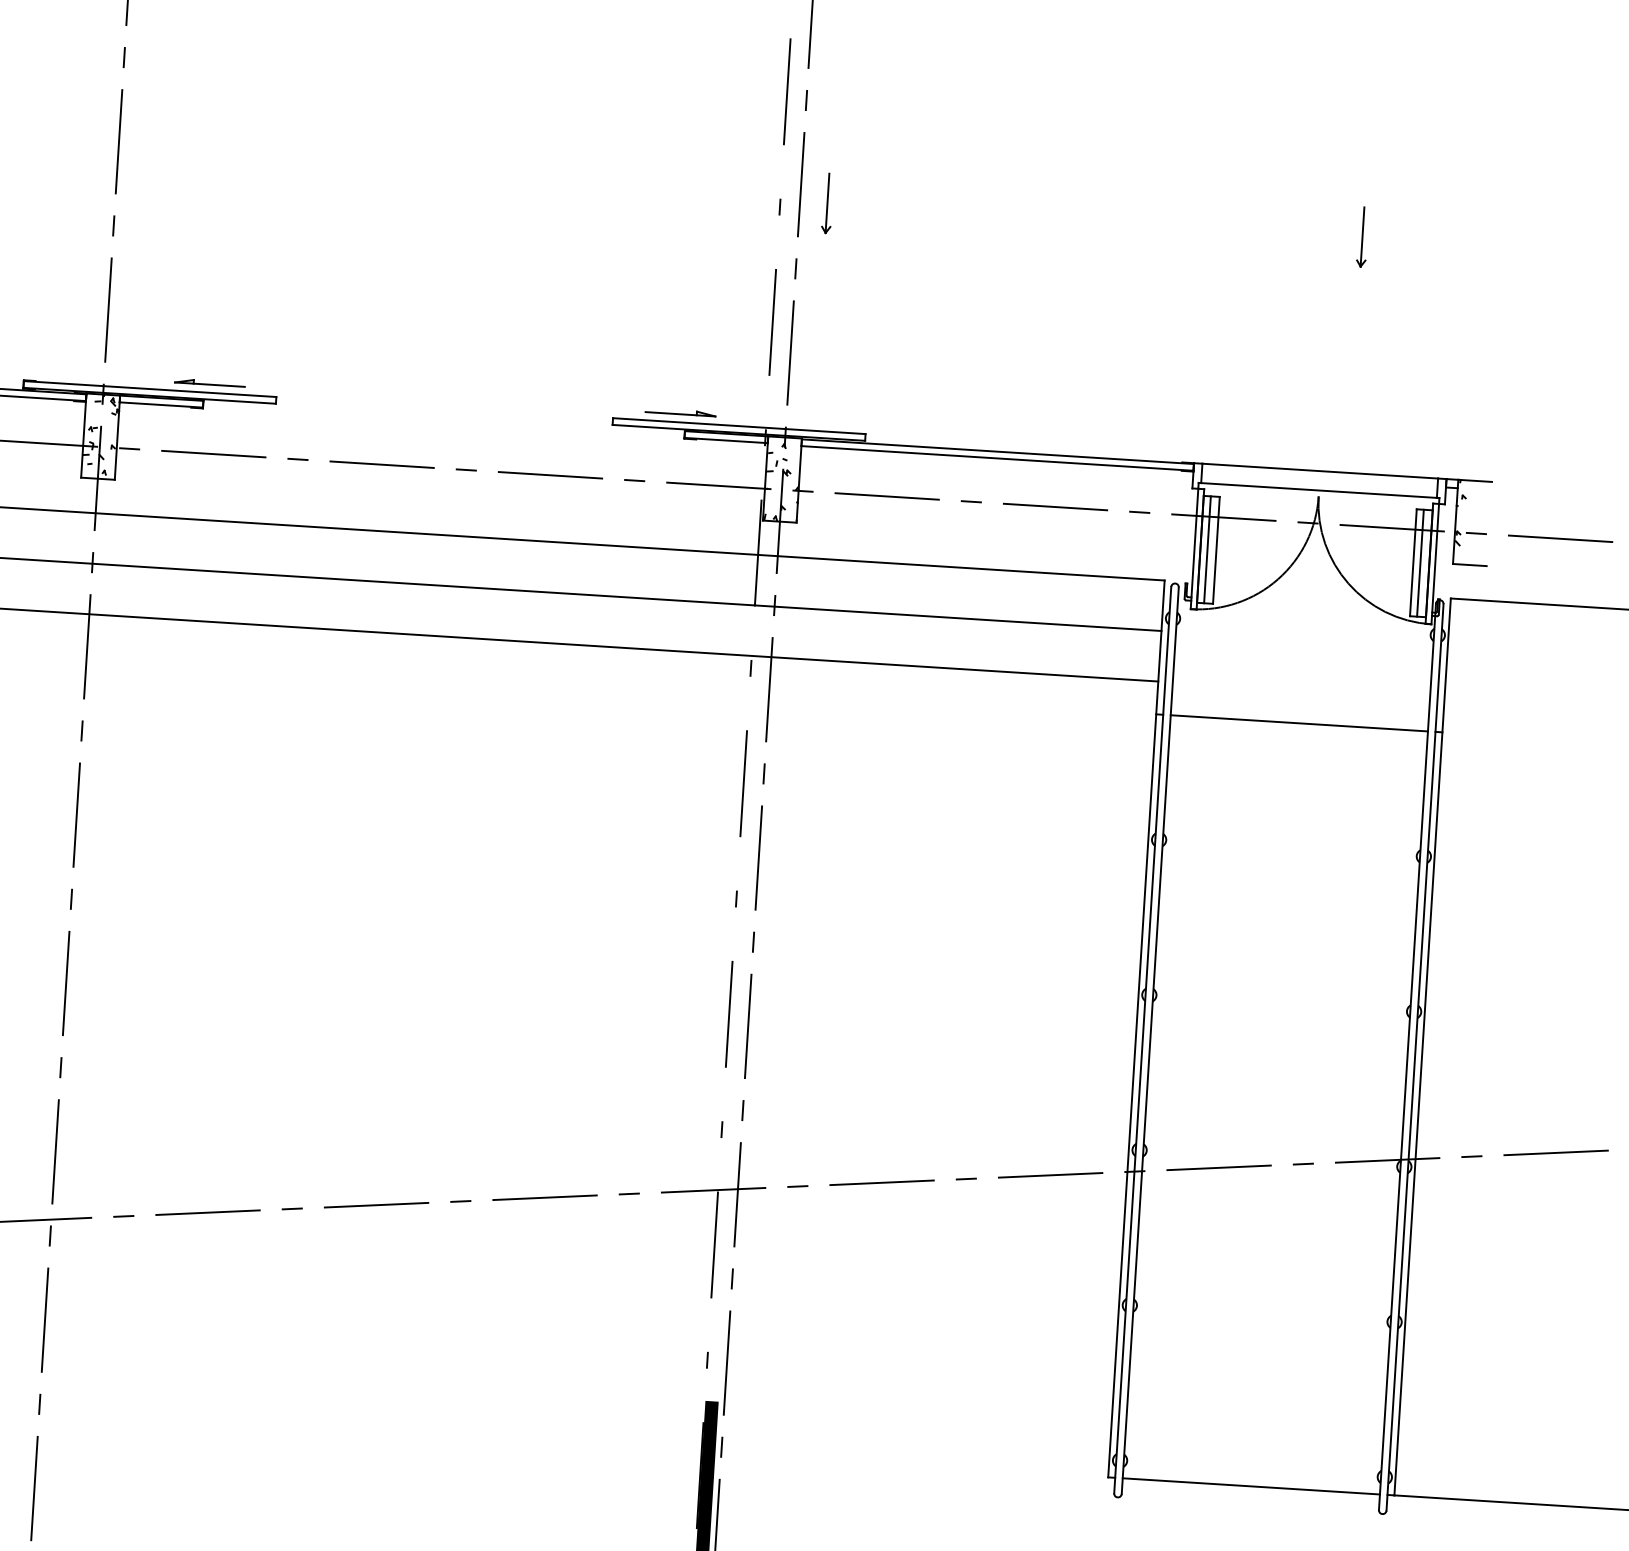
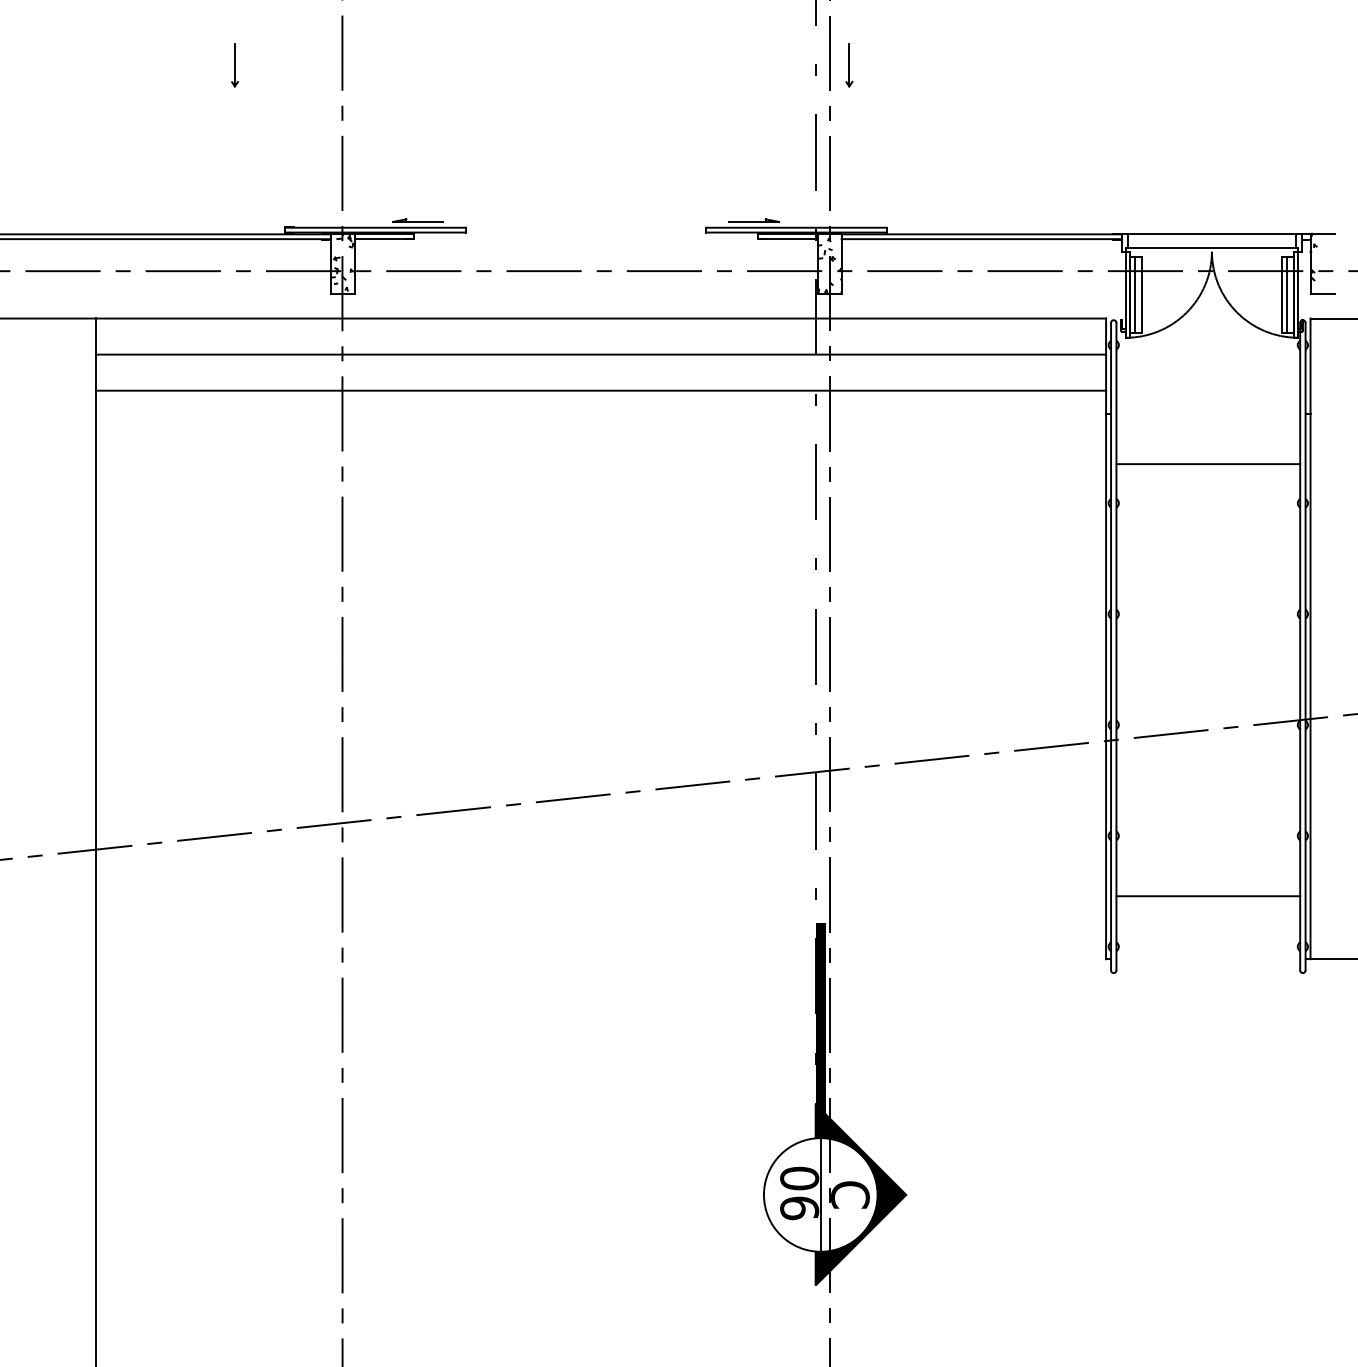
part: (1362, 237) -> (1231, 65), removed
line: (1299, 723) -> (1208, 464), moved
line: (1251, 1486) -> (1208, 896), moved

